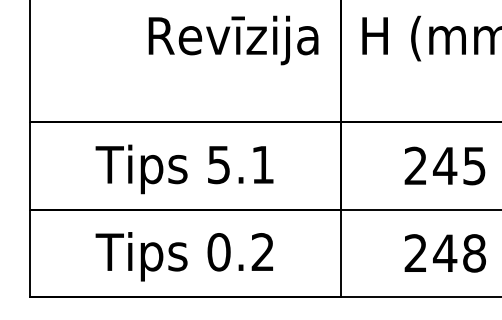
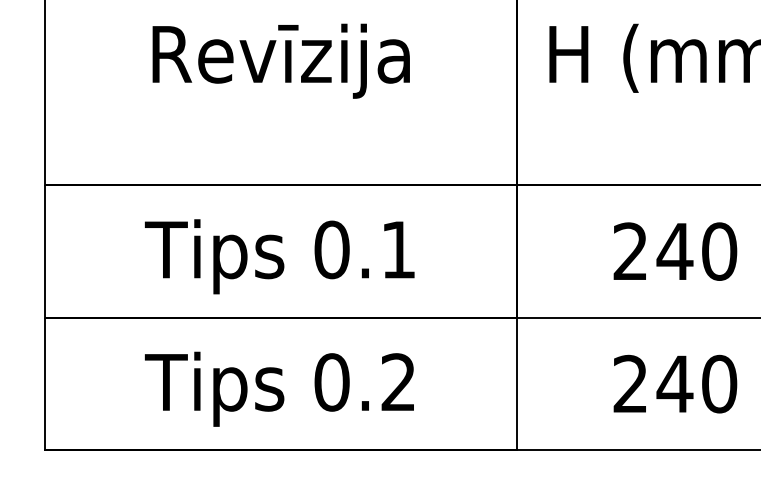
text: (233, 40) -> (281, 61), moved
text: (218, 164) -> (331, 249), 5.1 -> 0.1
text: (474, 165) -> (719, 250), 245 -> 240
text: (474, 253) -> (719, 384), 248 -> 240

